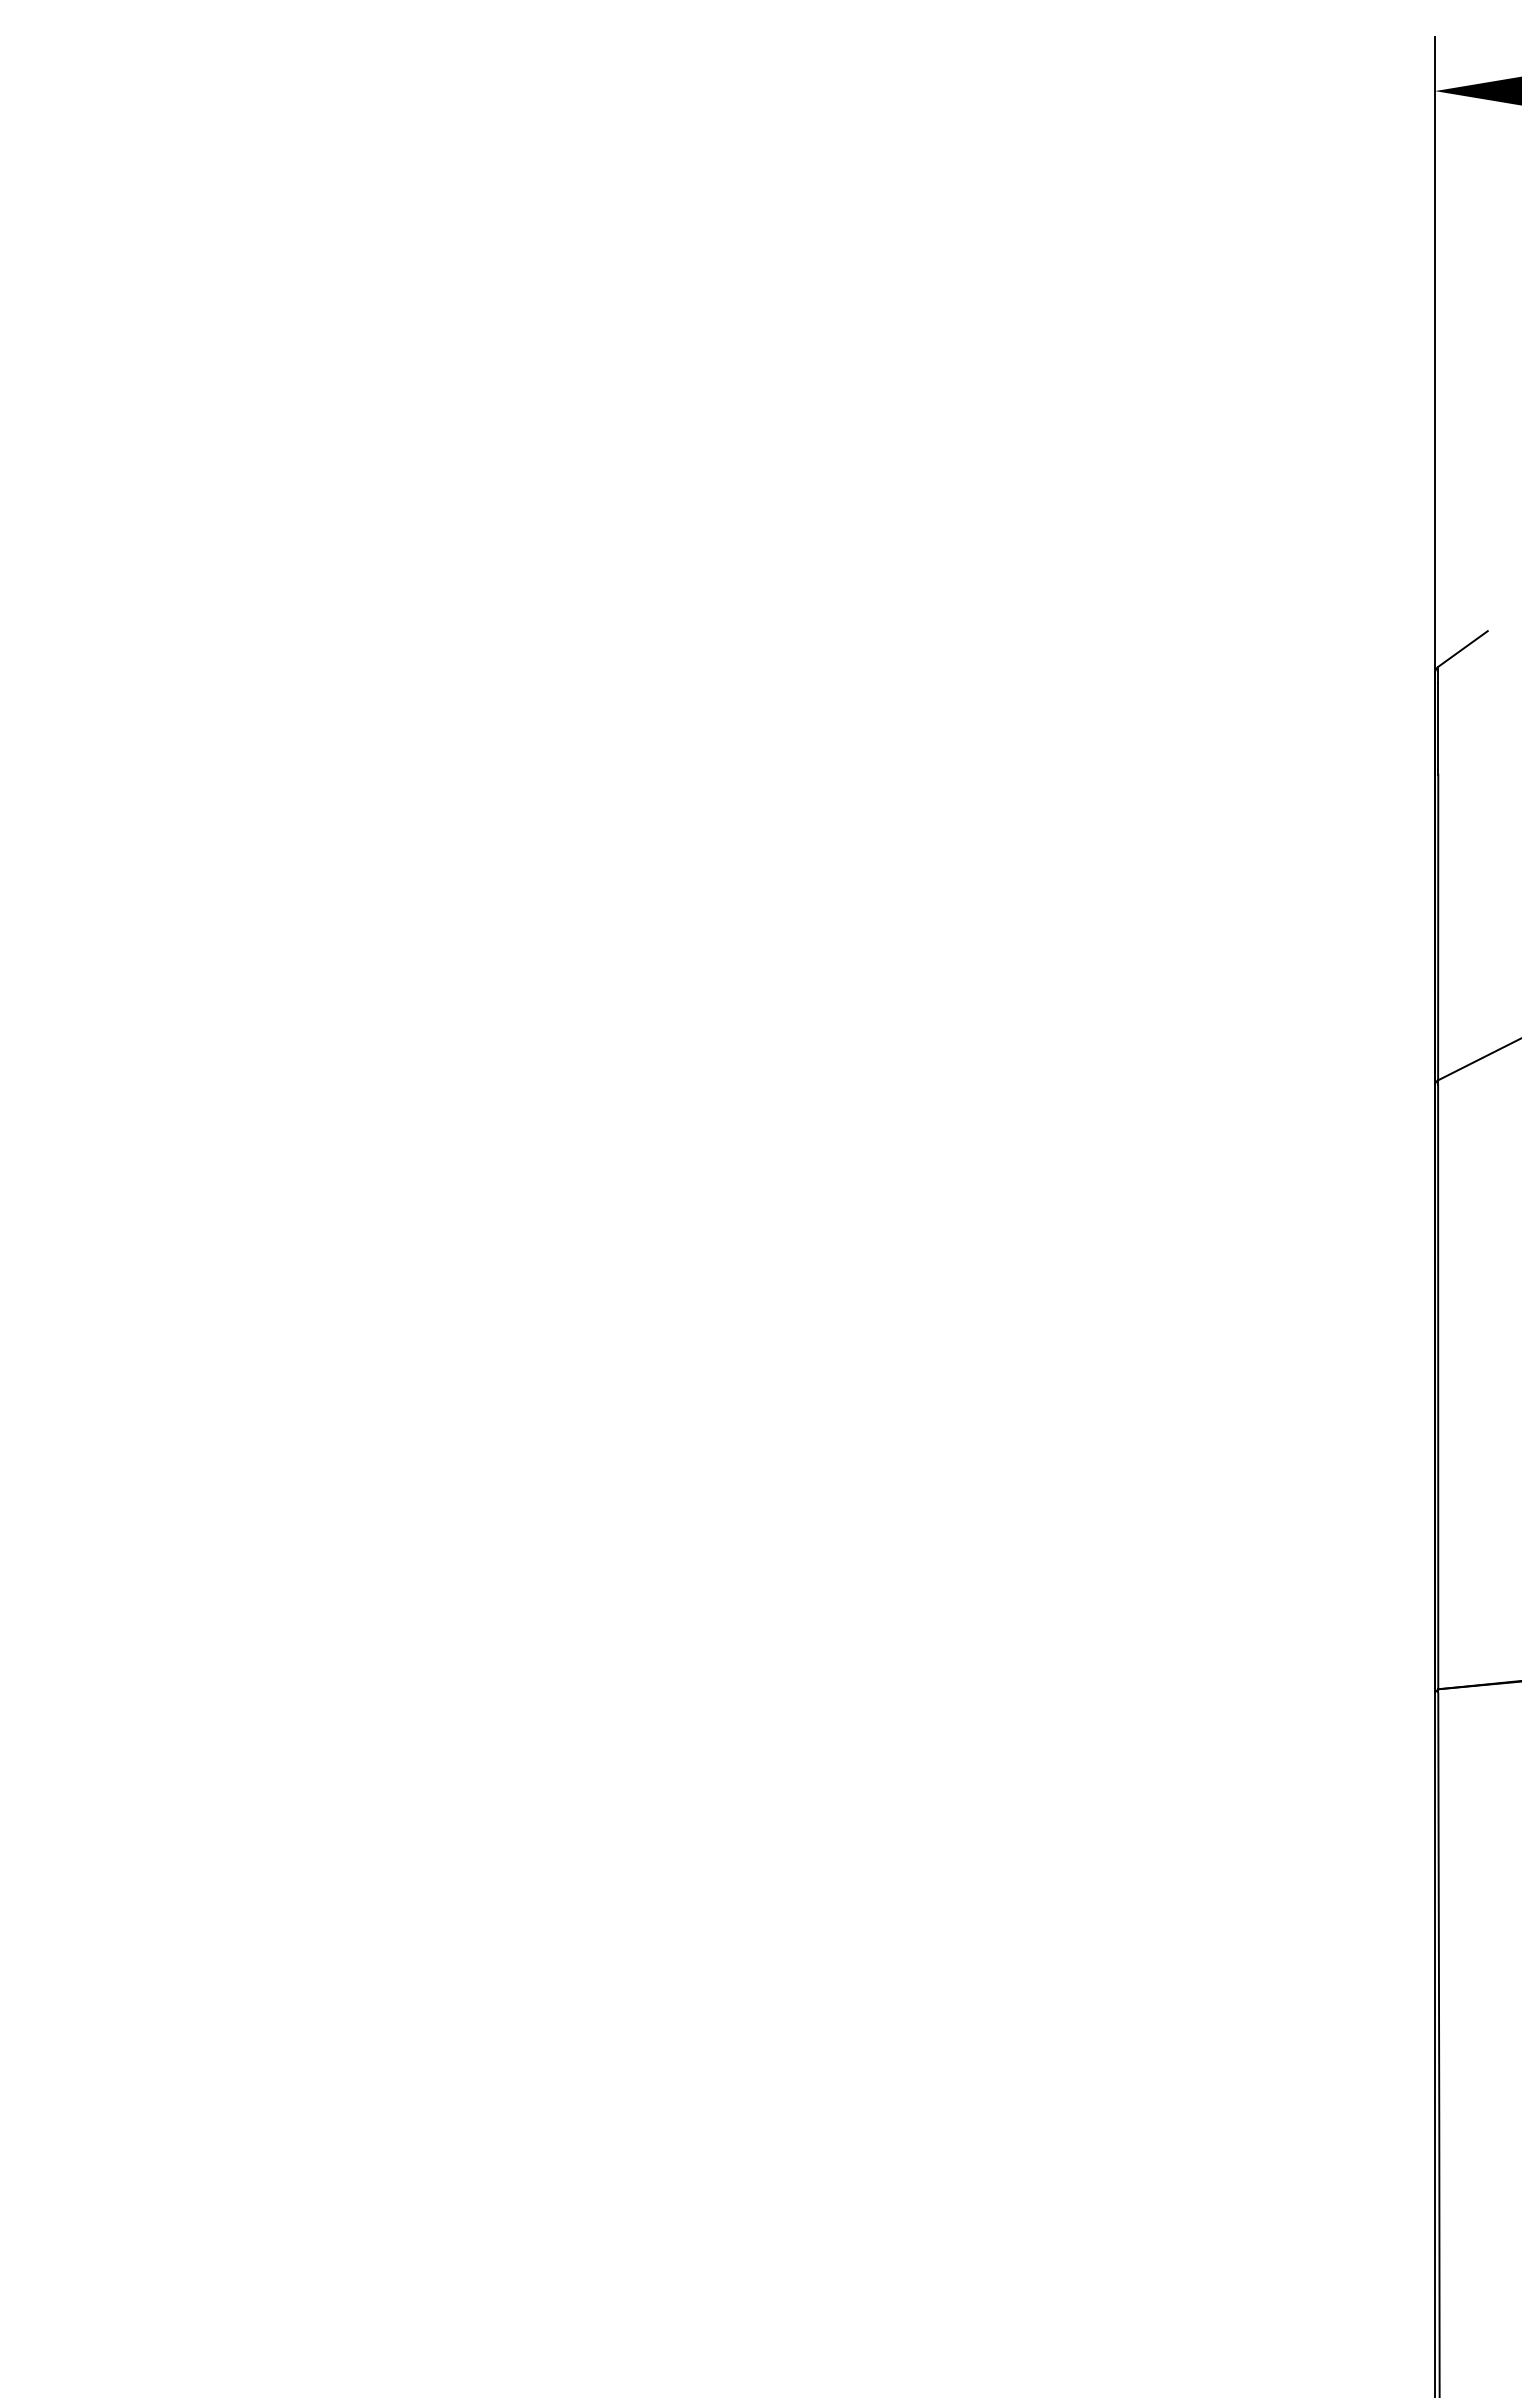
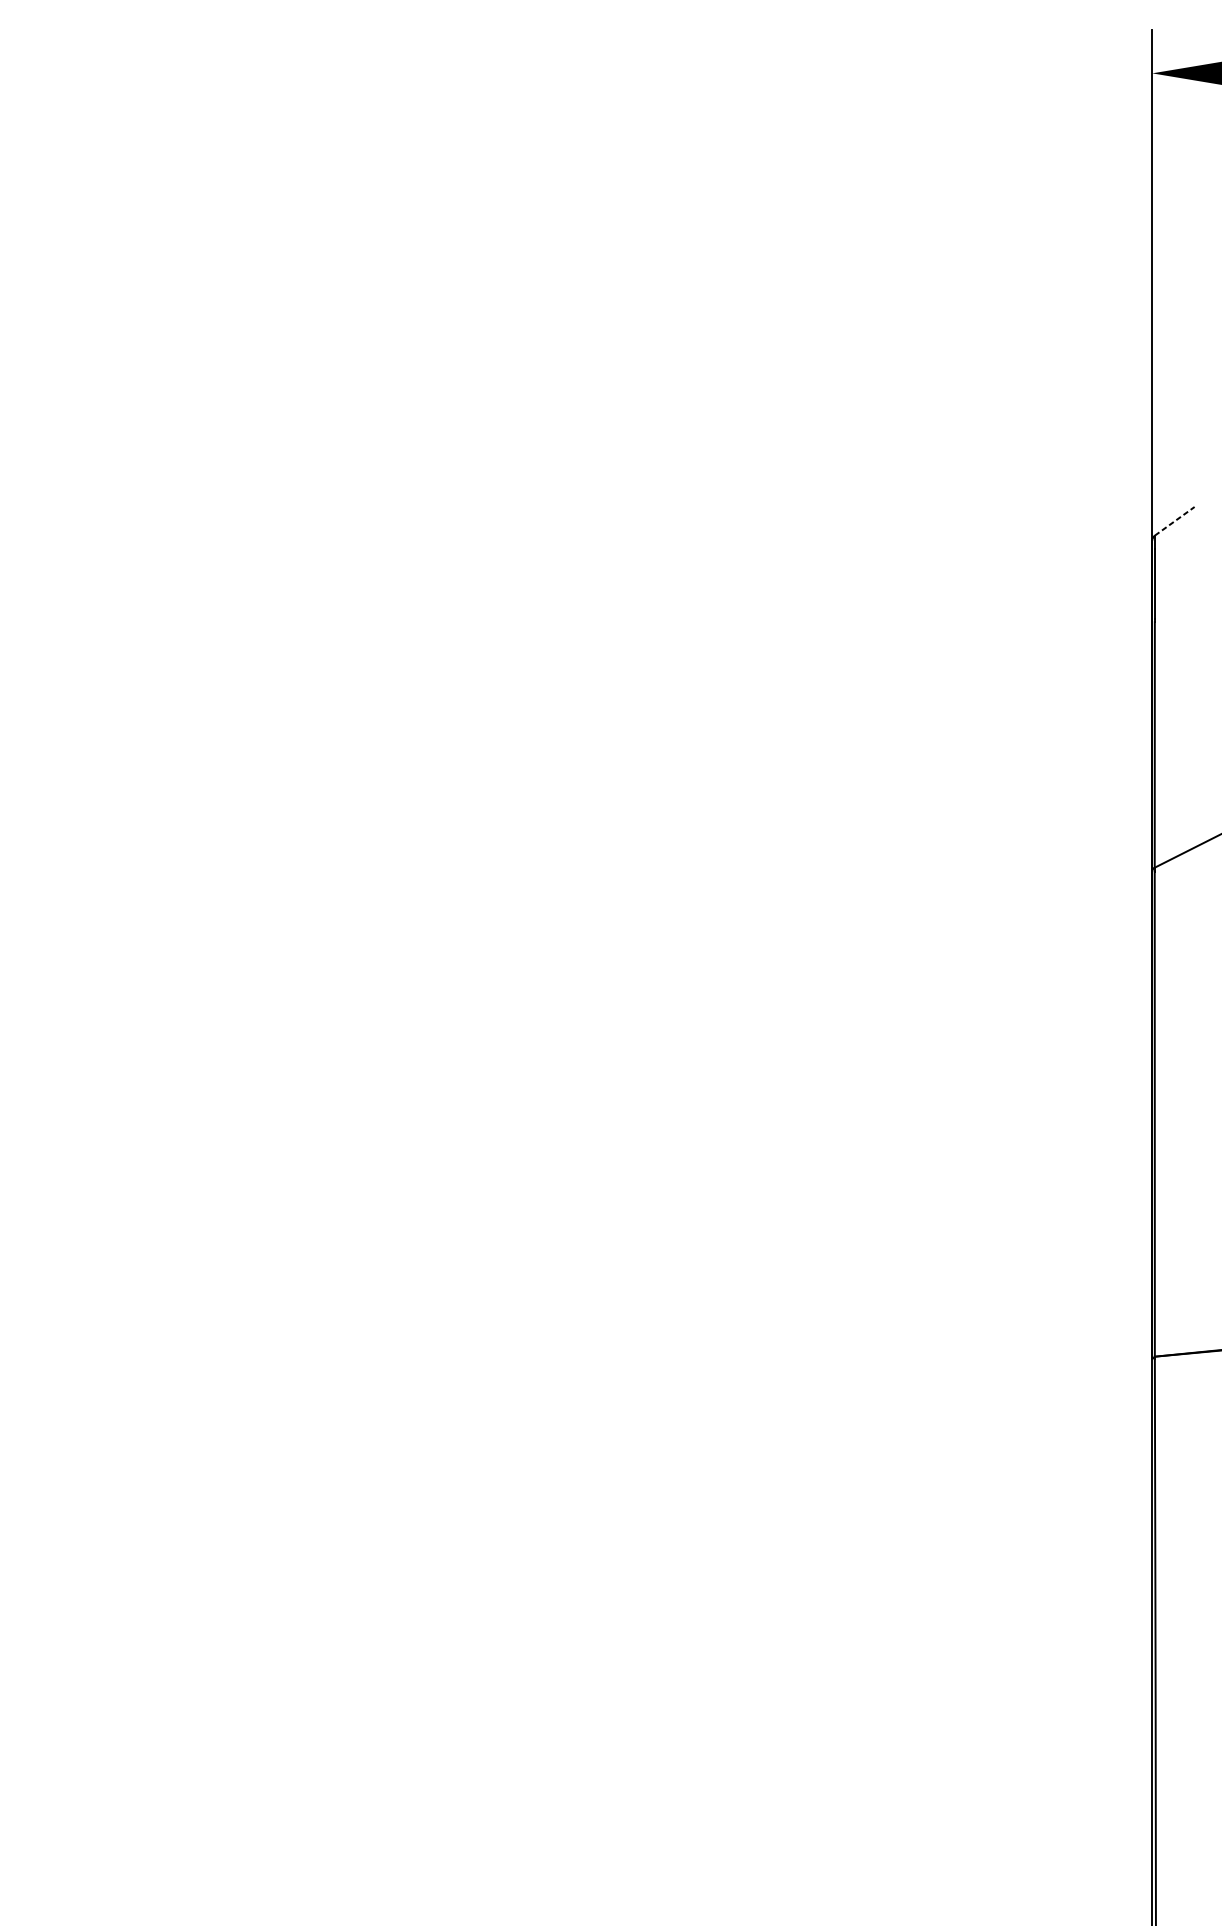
line: (1463, 648) -> (1175, 520), solid -> dashed

